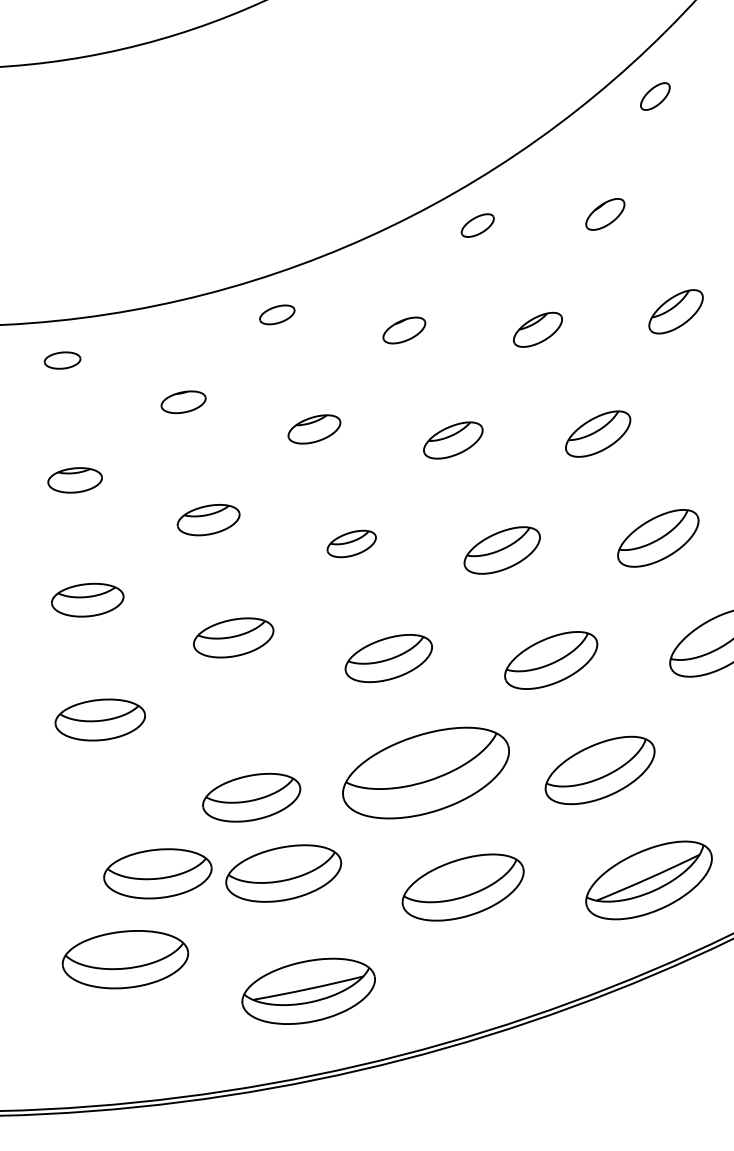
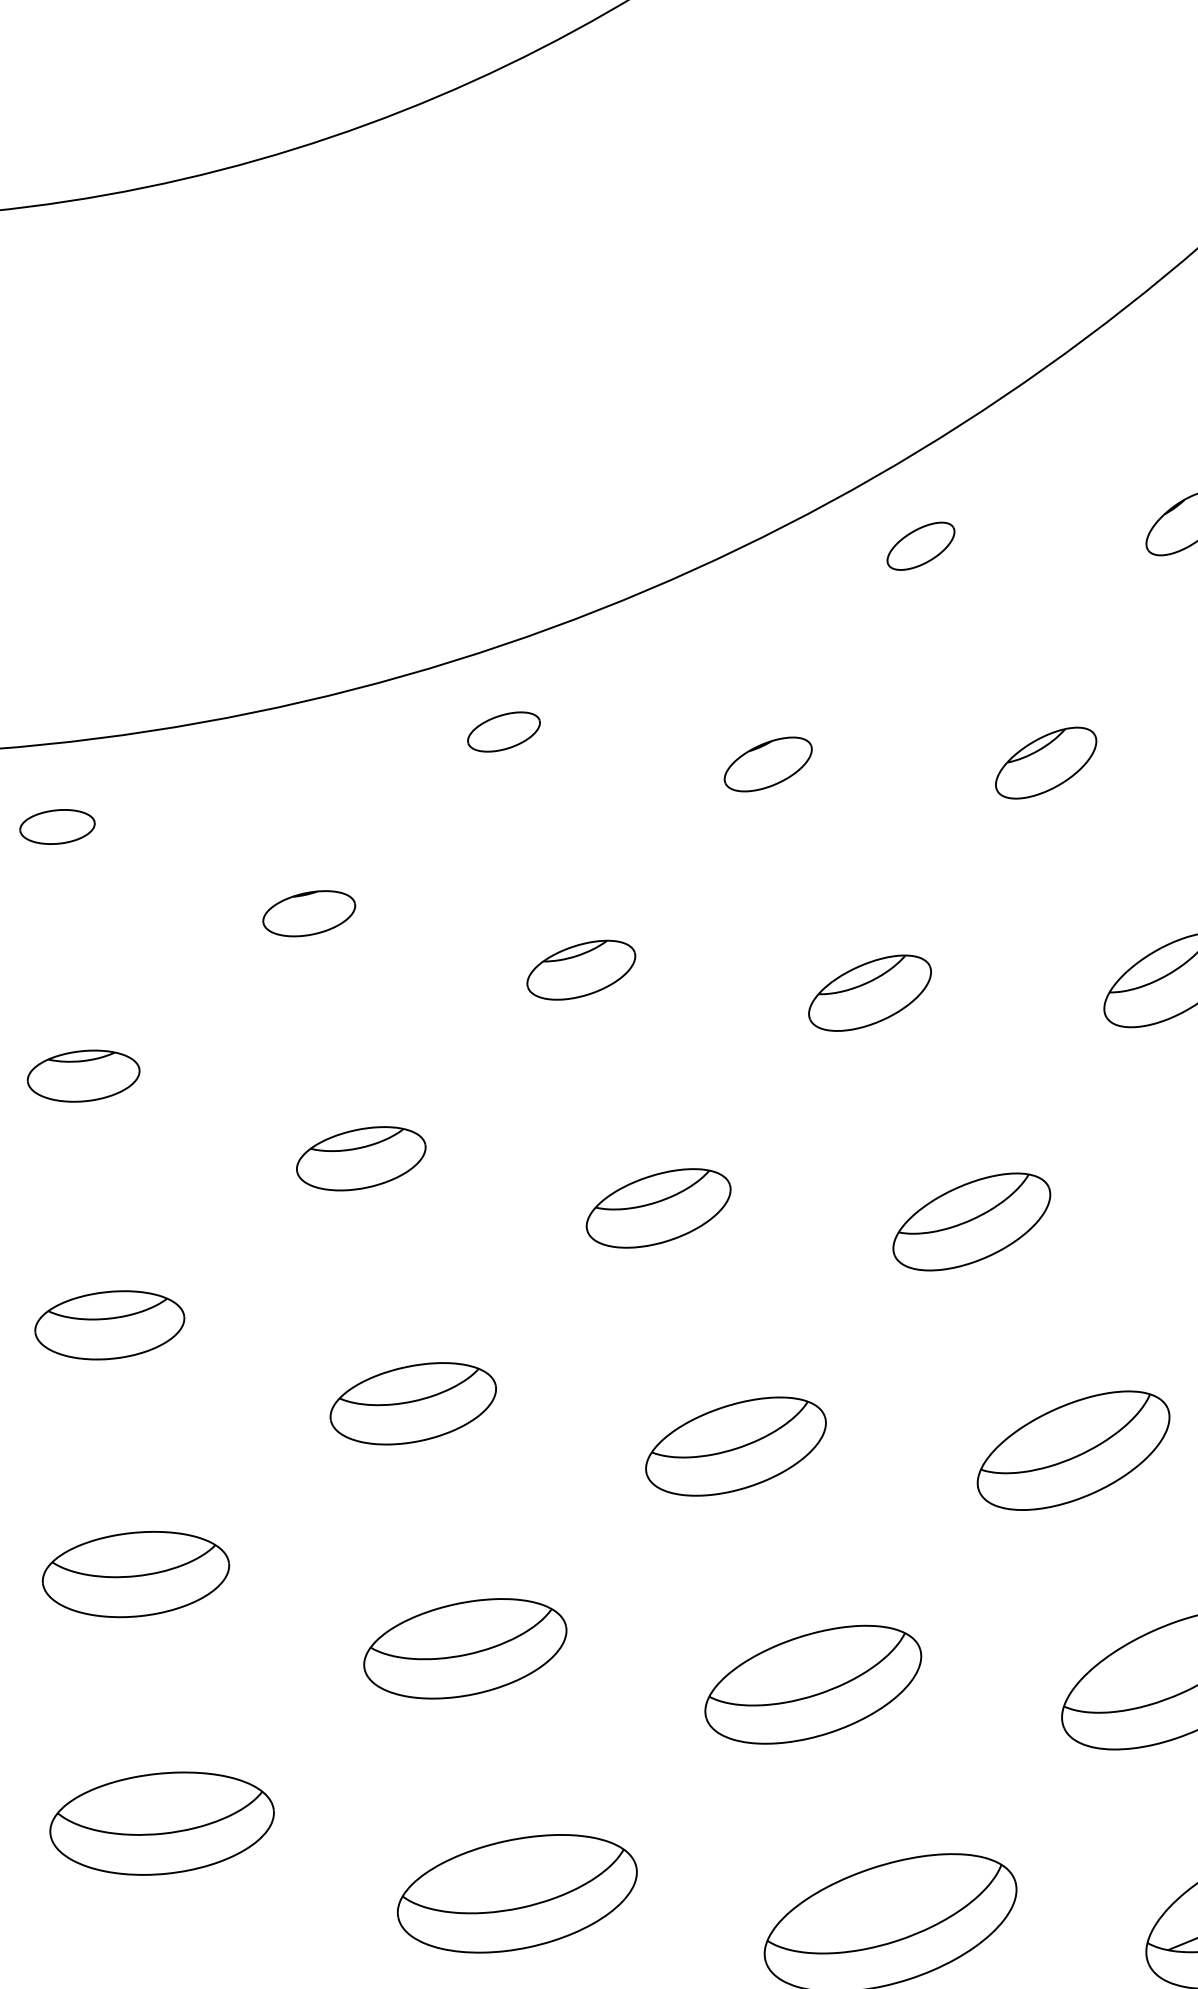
part: (351, 543) -> (658, 1207), size x1.43
part: (425, 772) -> (812, 1683), size x0.62
part: (251, 797) -> (464, 1648), moved
part: (157, 873) -> (161, 1822), moved

